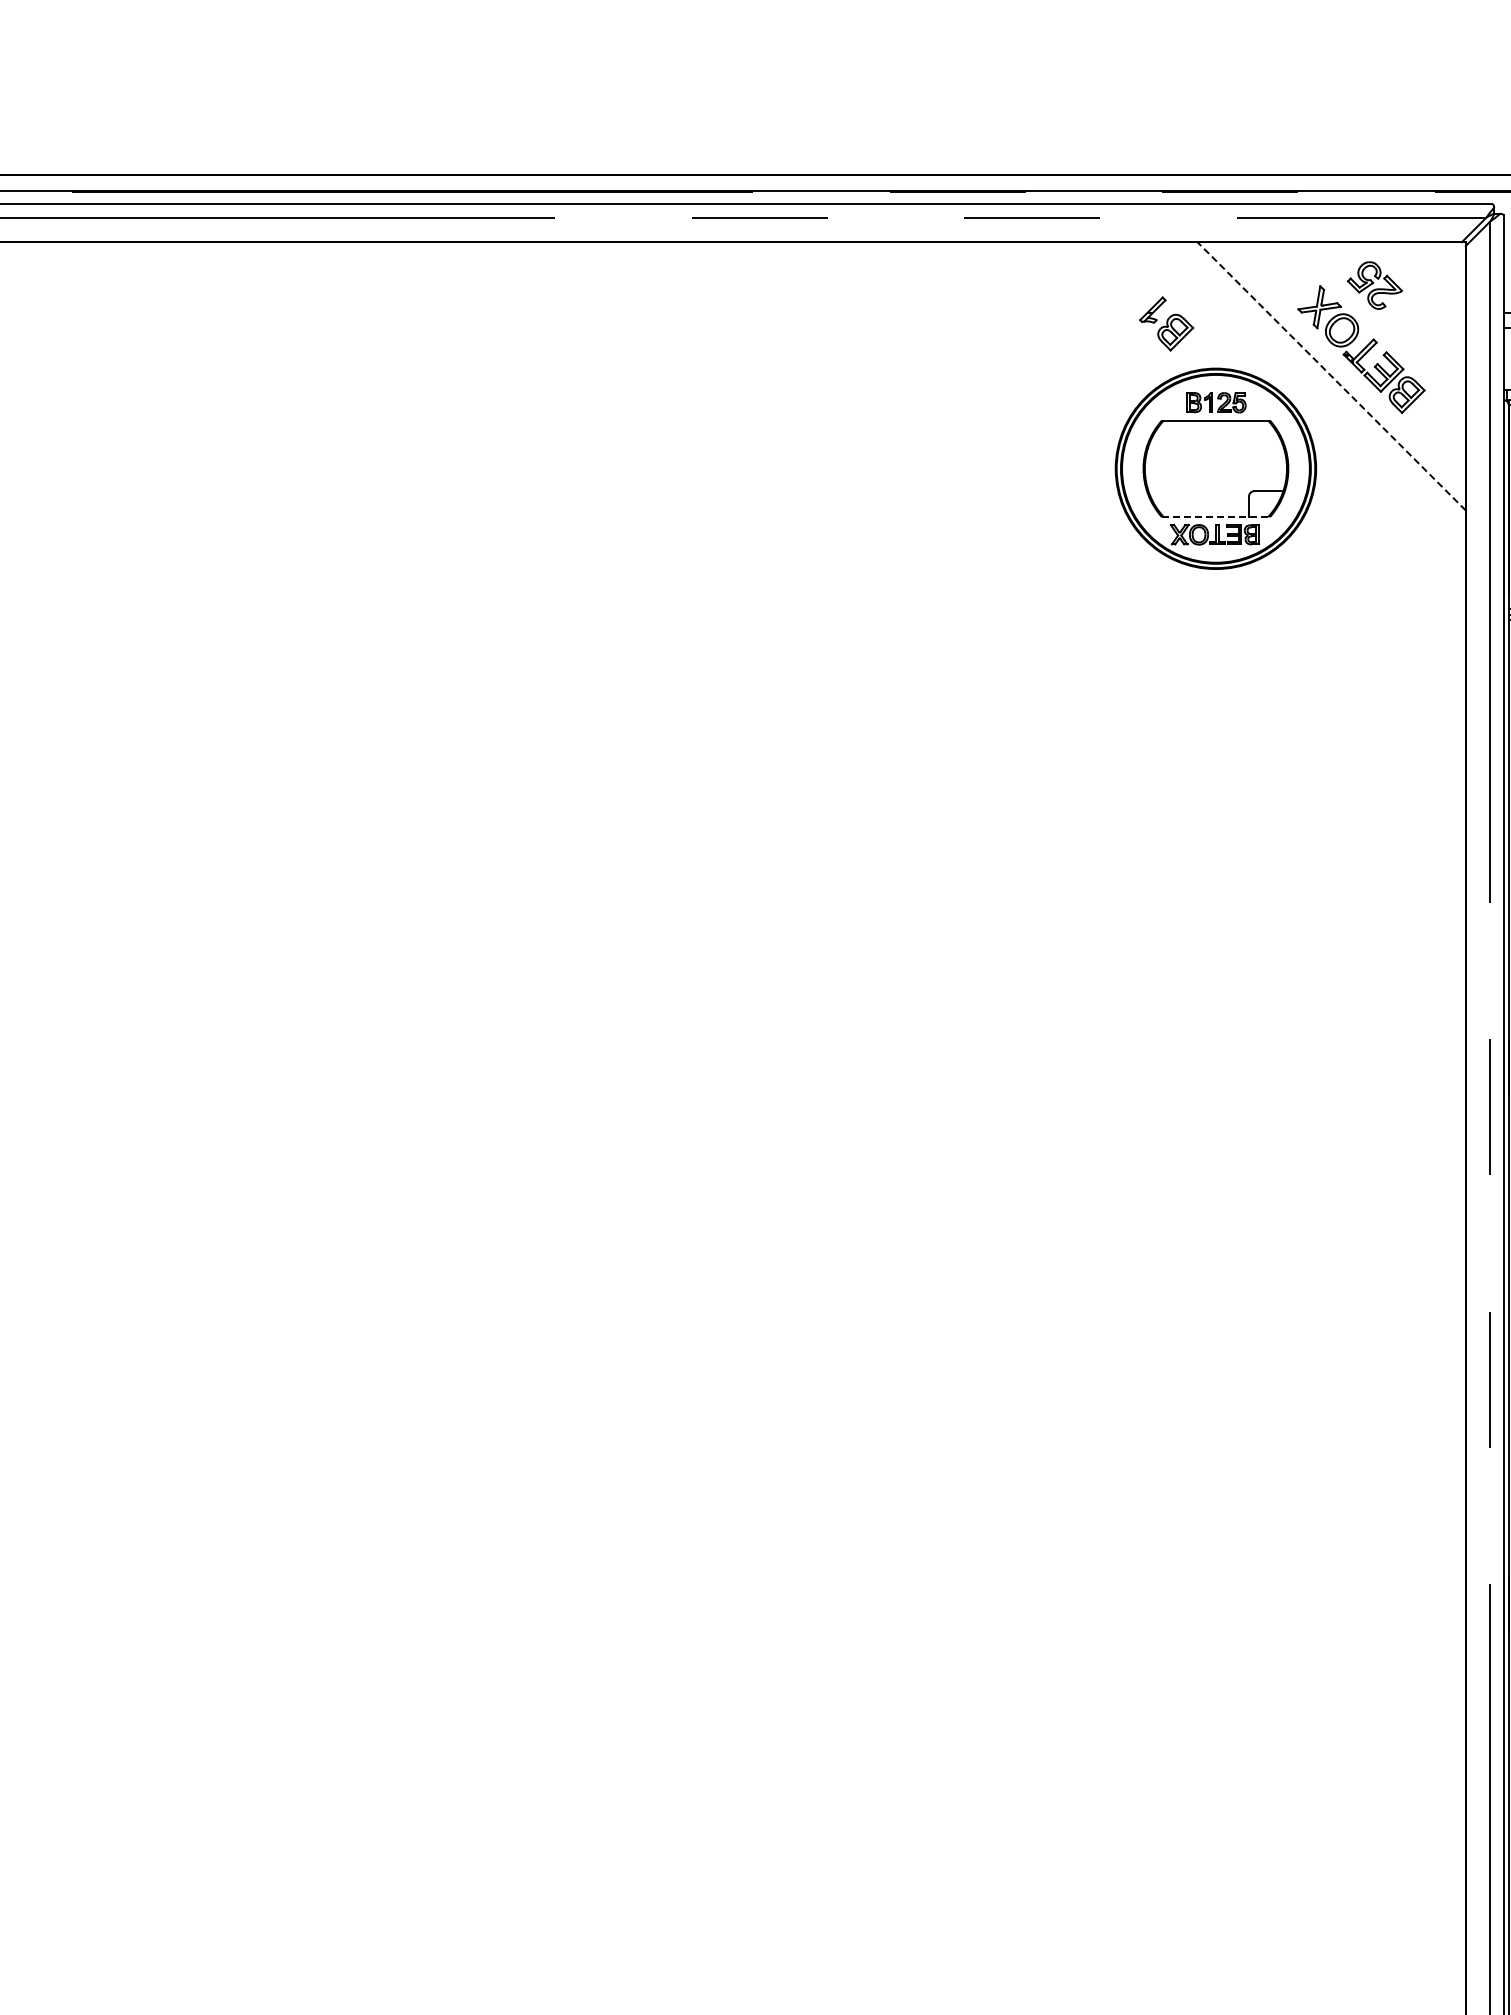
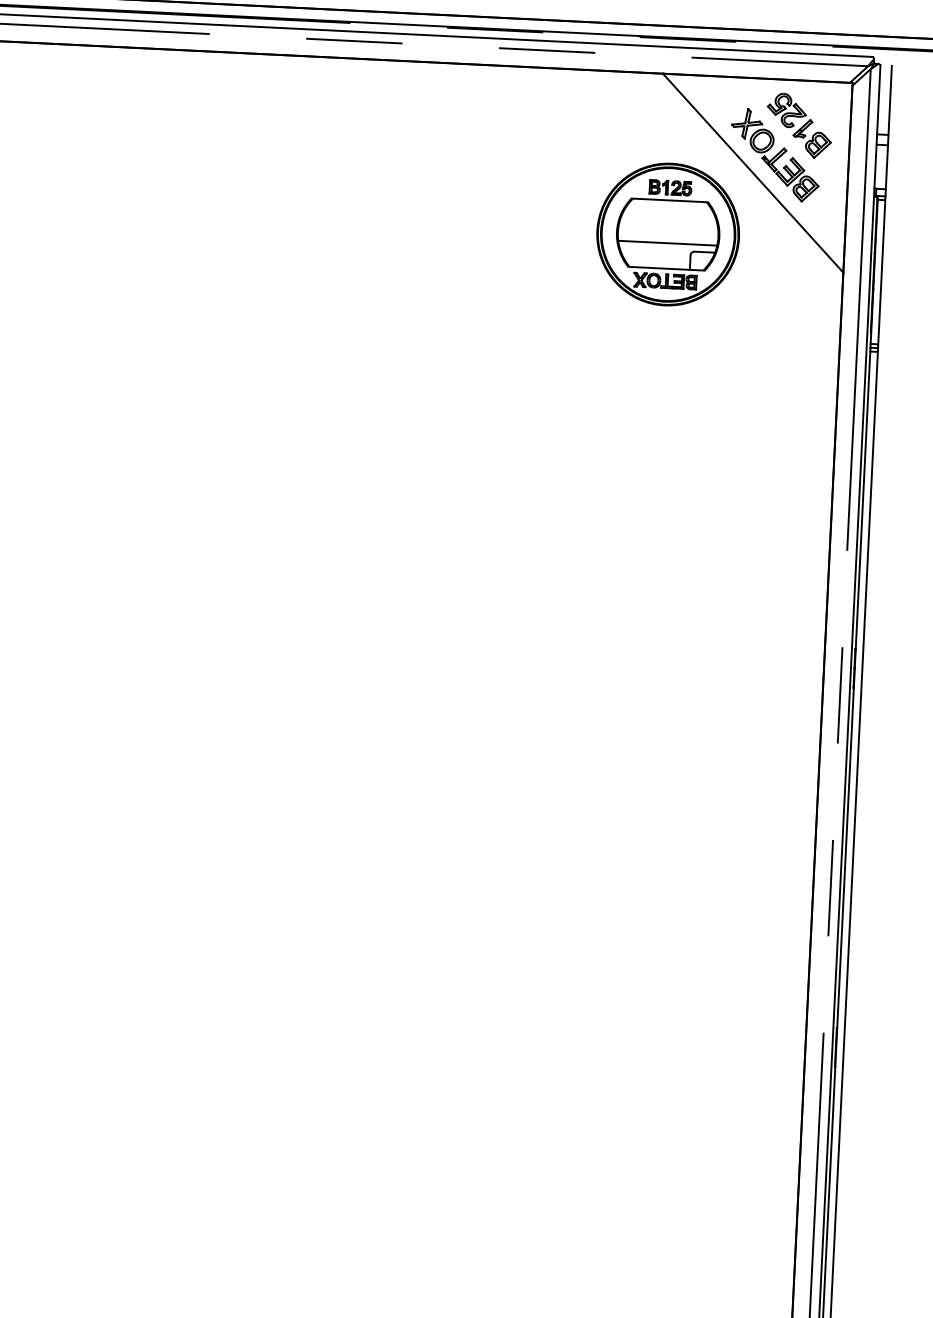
part: (1166, 323) -> (812, 138), moved
line: (1331, 376) -> (753, 173), dashed -> solid
line: (1215, 481) -> (667, 243), added
line: (1216, 517) -> (666, 269), dashed -> solid

